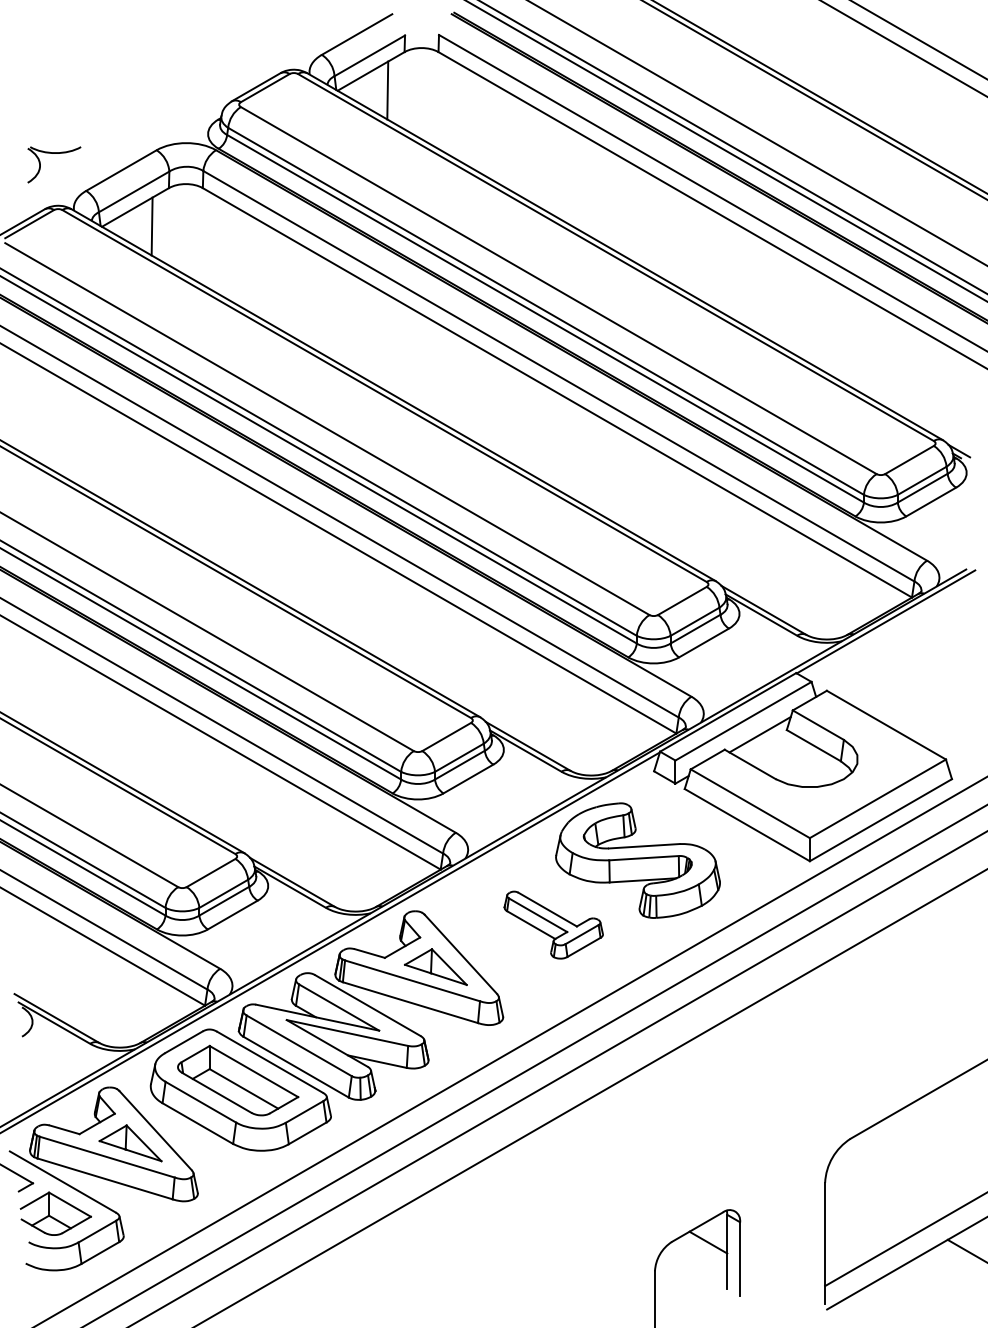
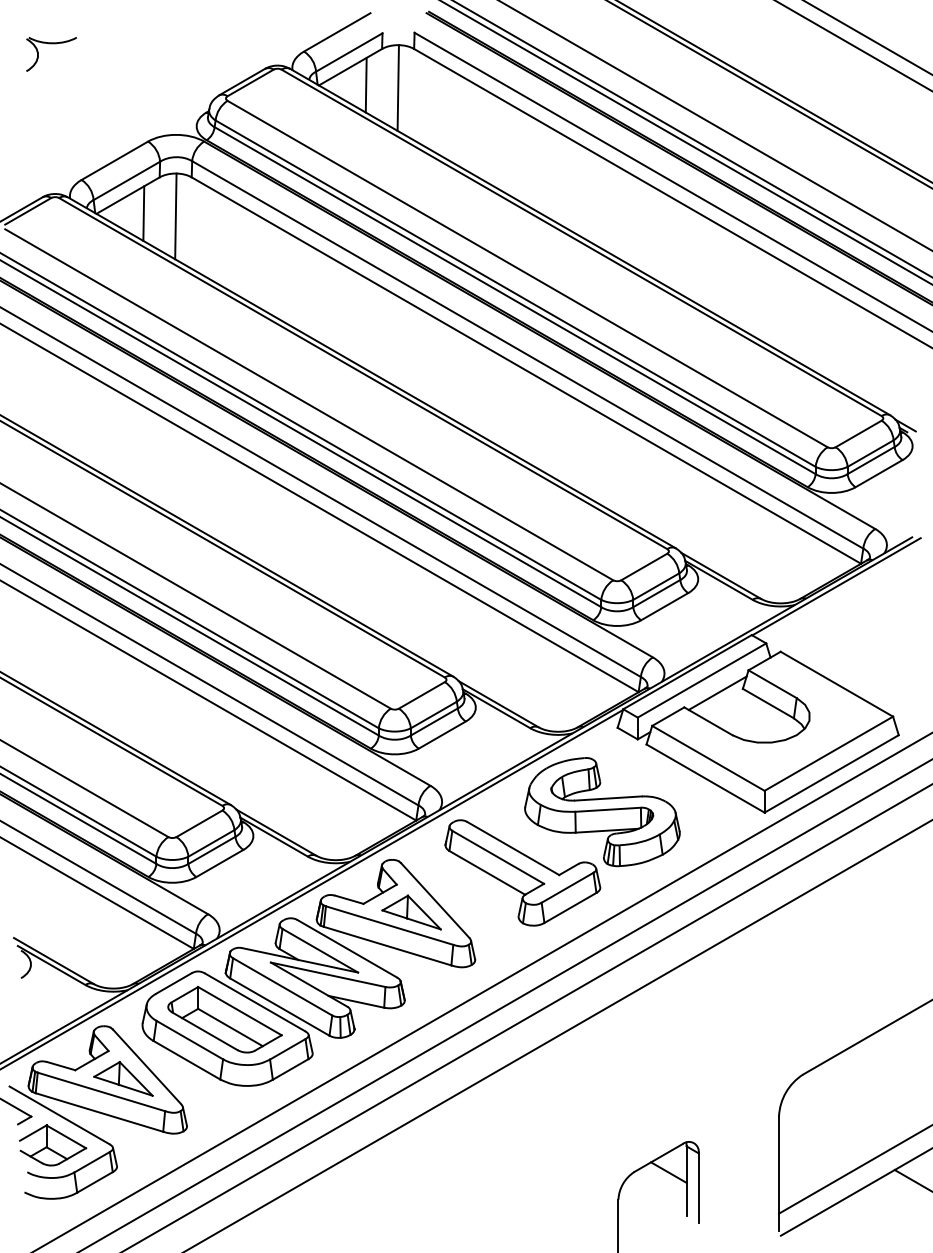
line: (420, 92) -> (397, 87), added
part: (54, 154) -> (51, 44), moved
line: (185, 229) -> (175, 216), added
part: (553, 924) -> (522, 872), size x1.67

